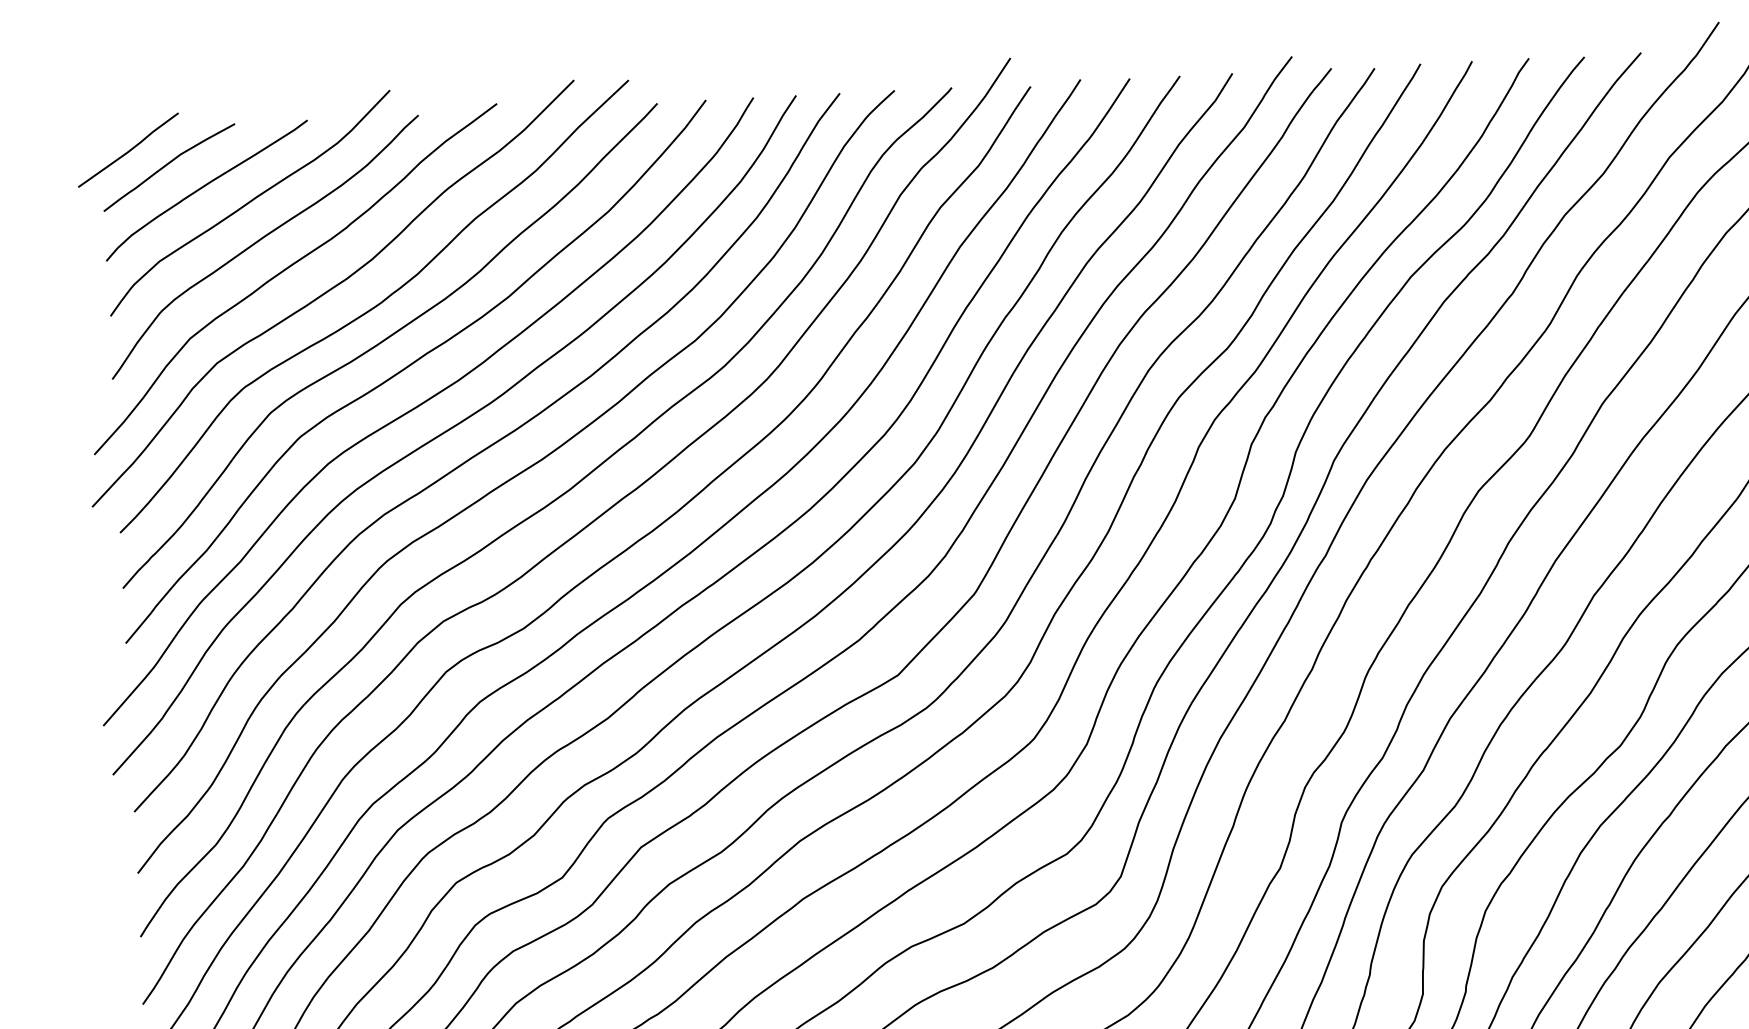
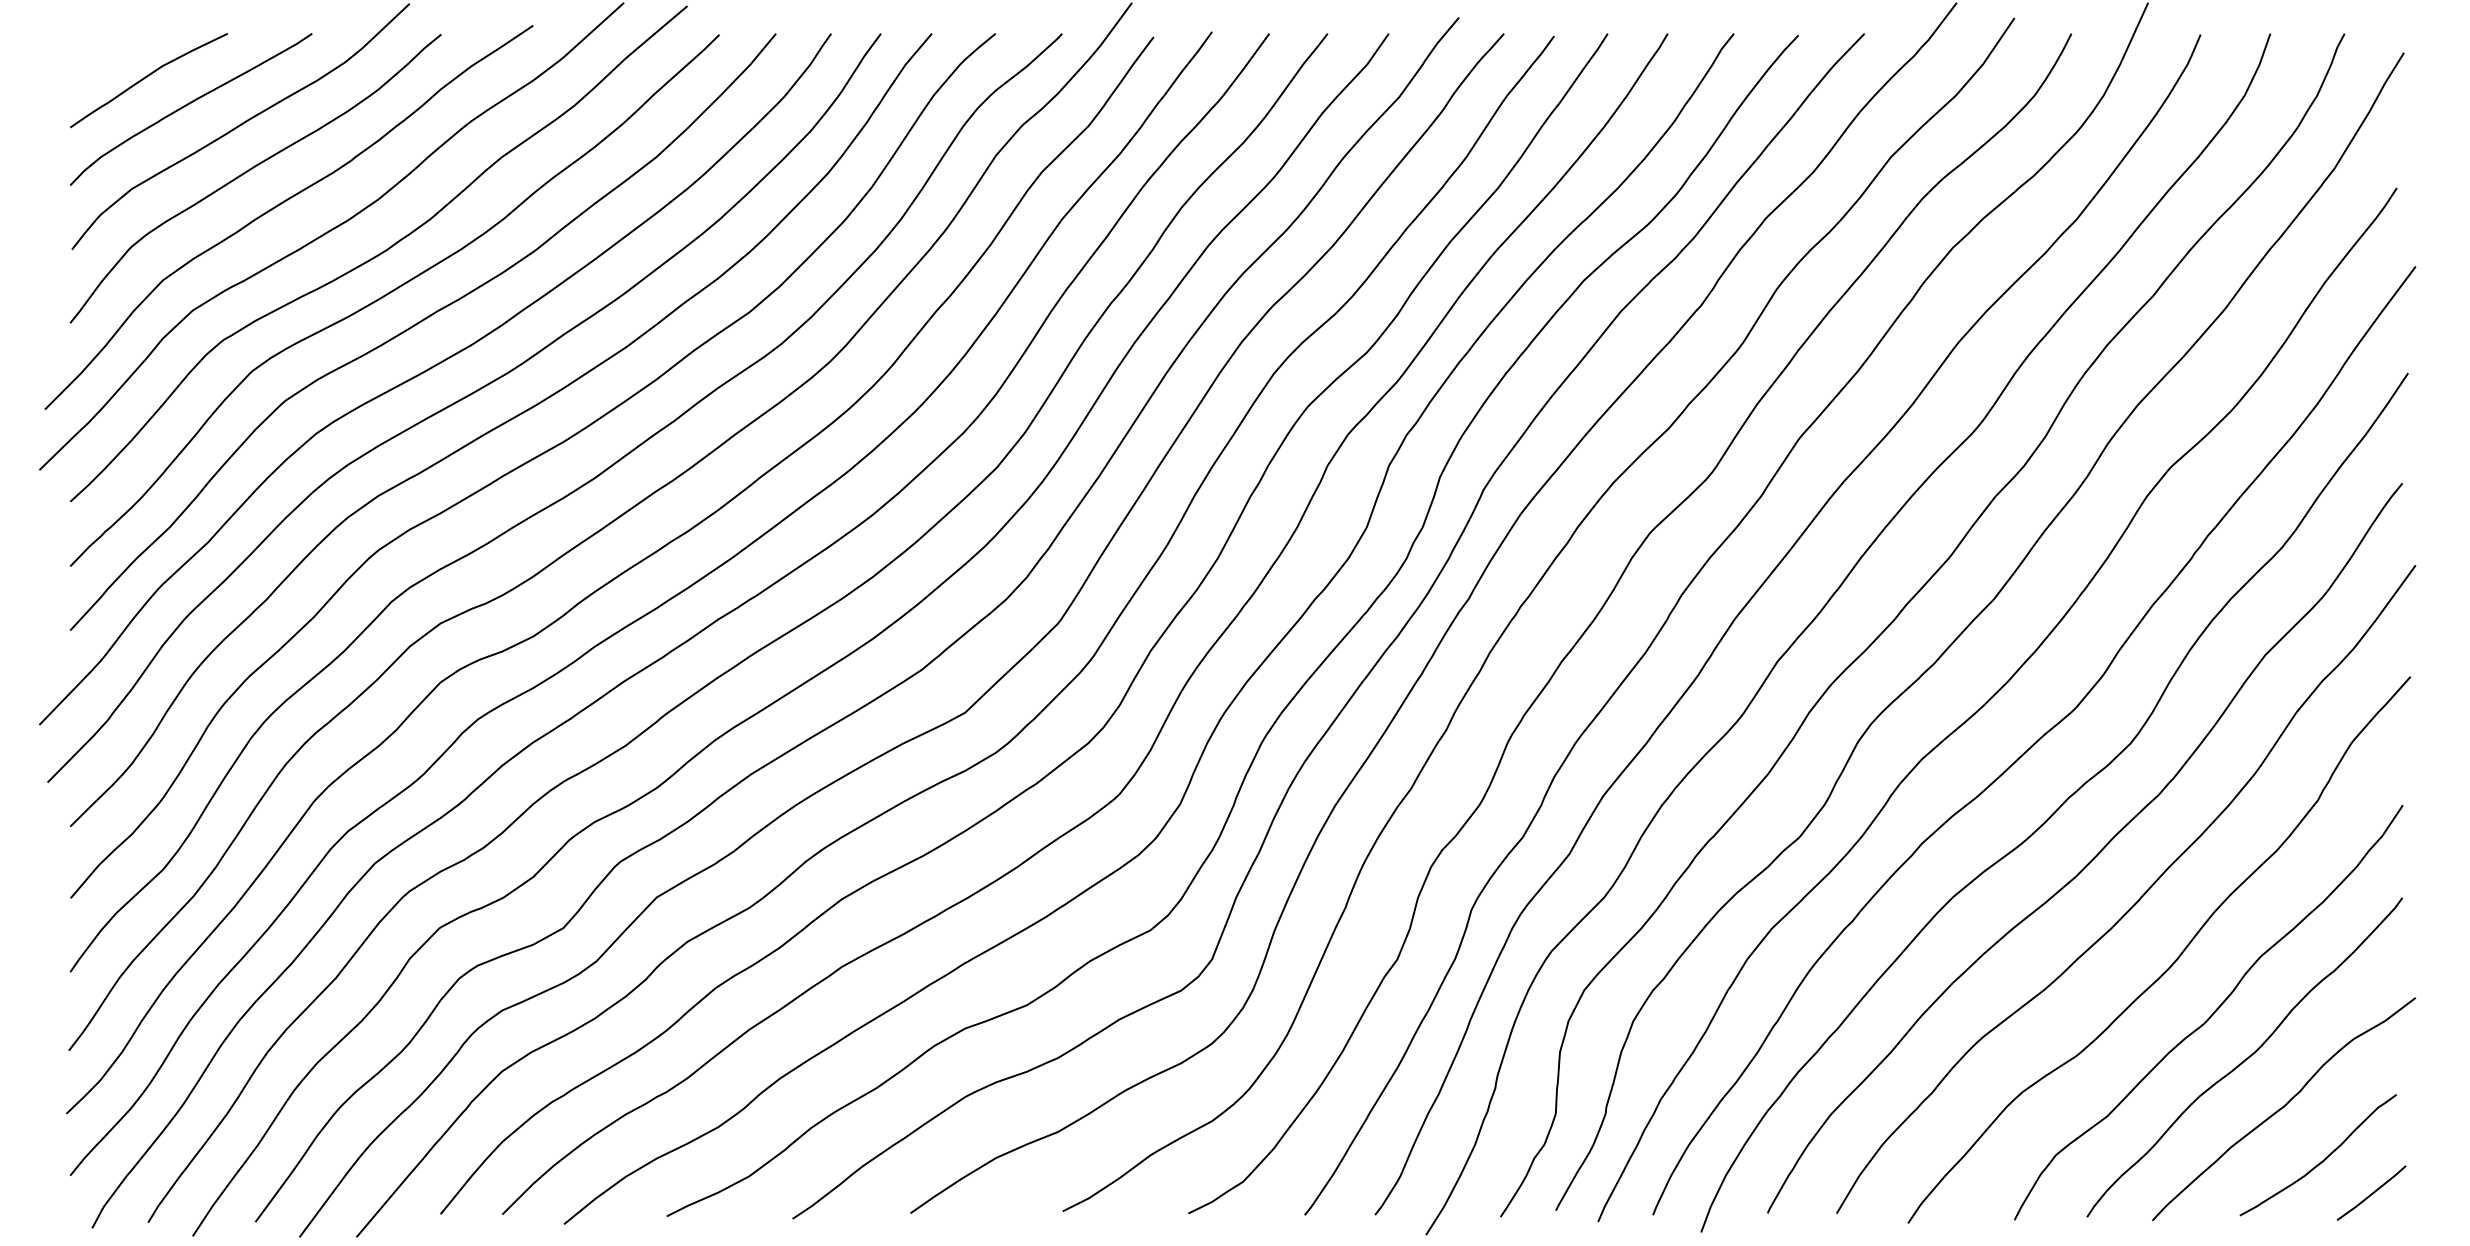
line: (129, 149) -> (103, 57), removed

